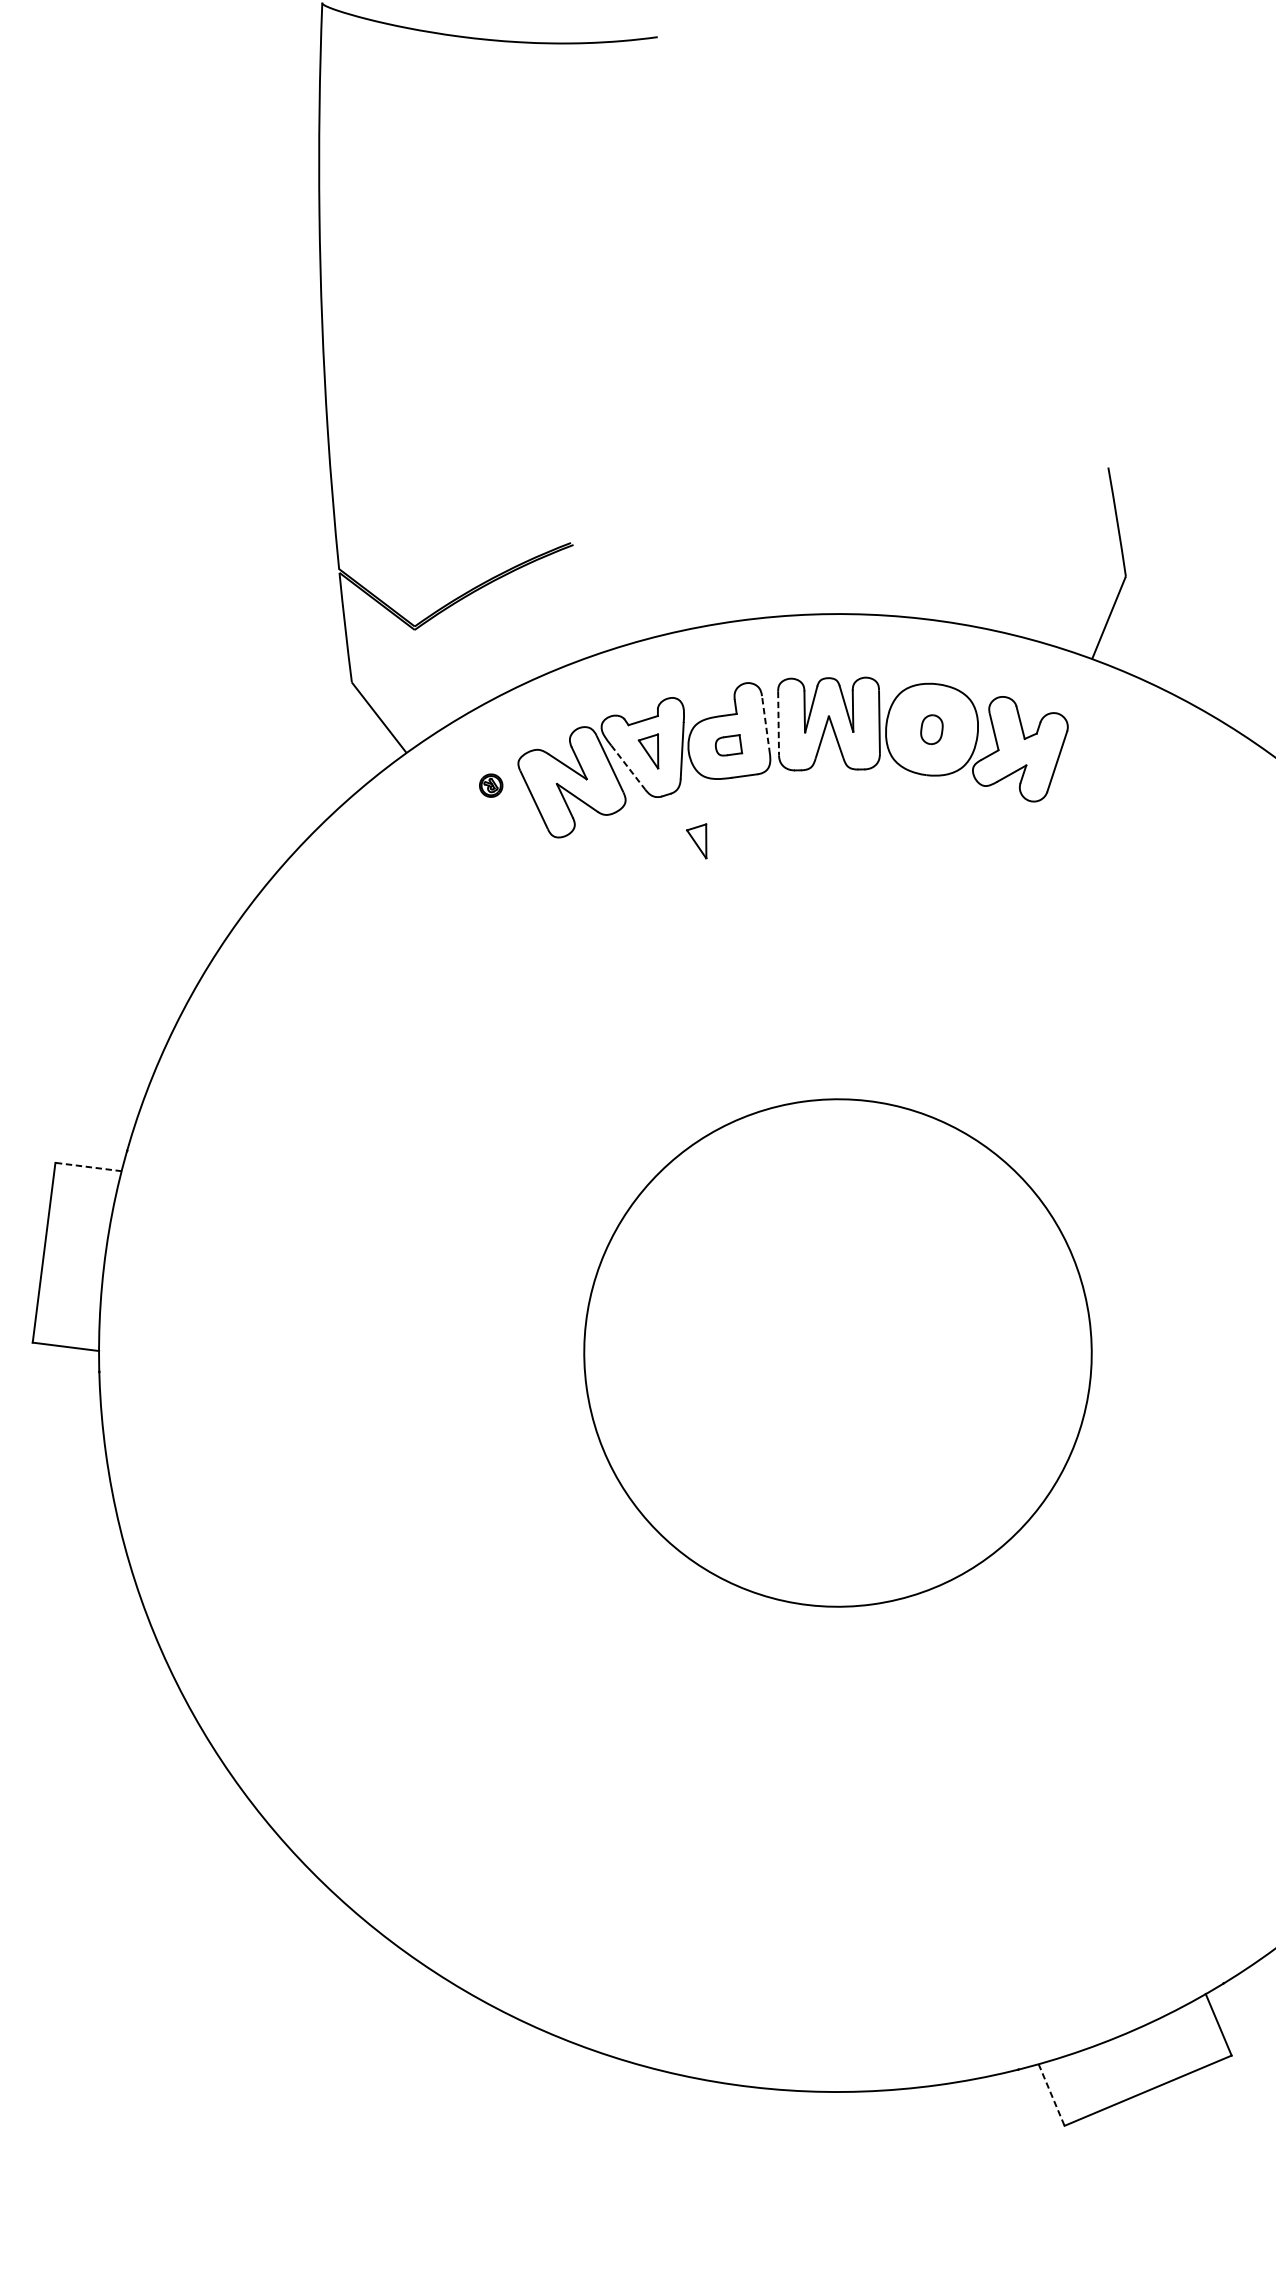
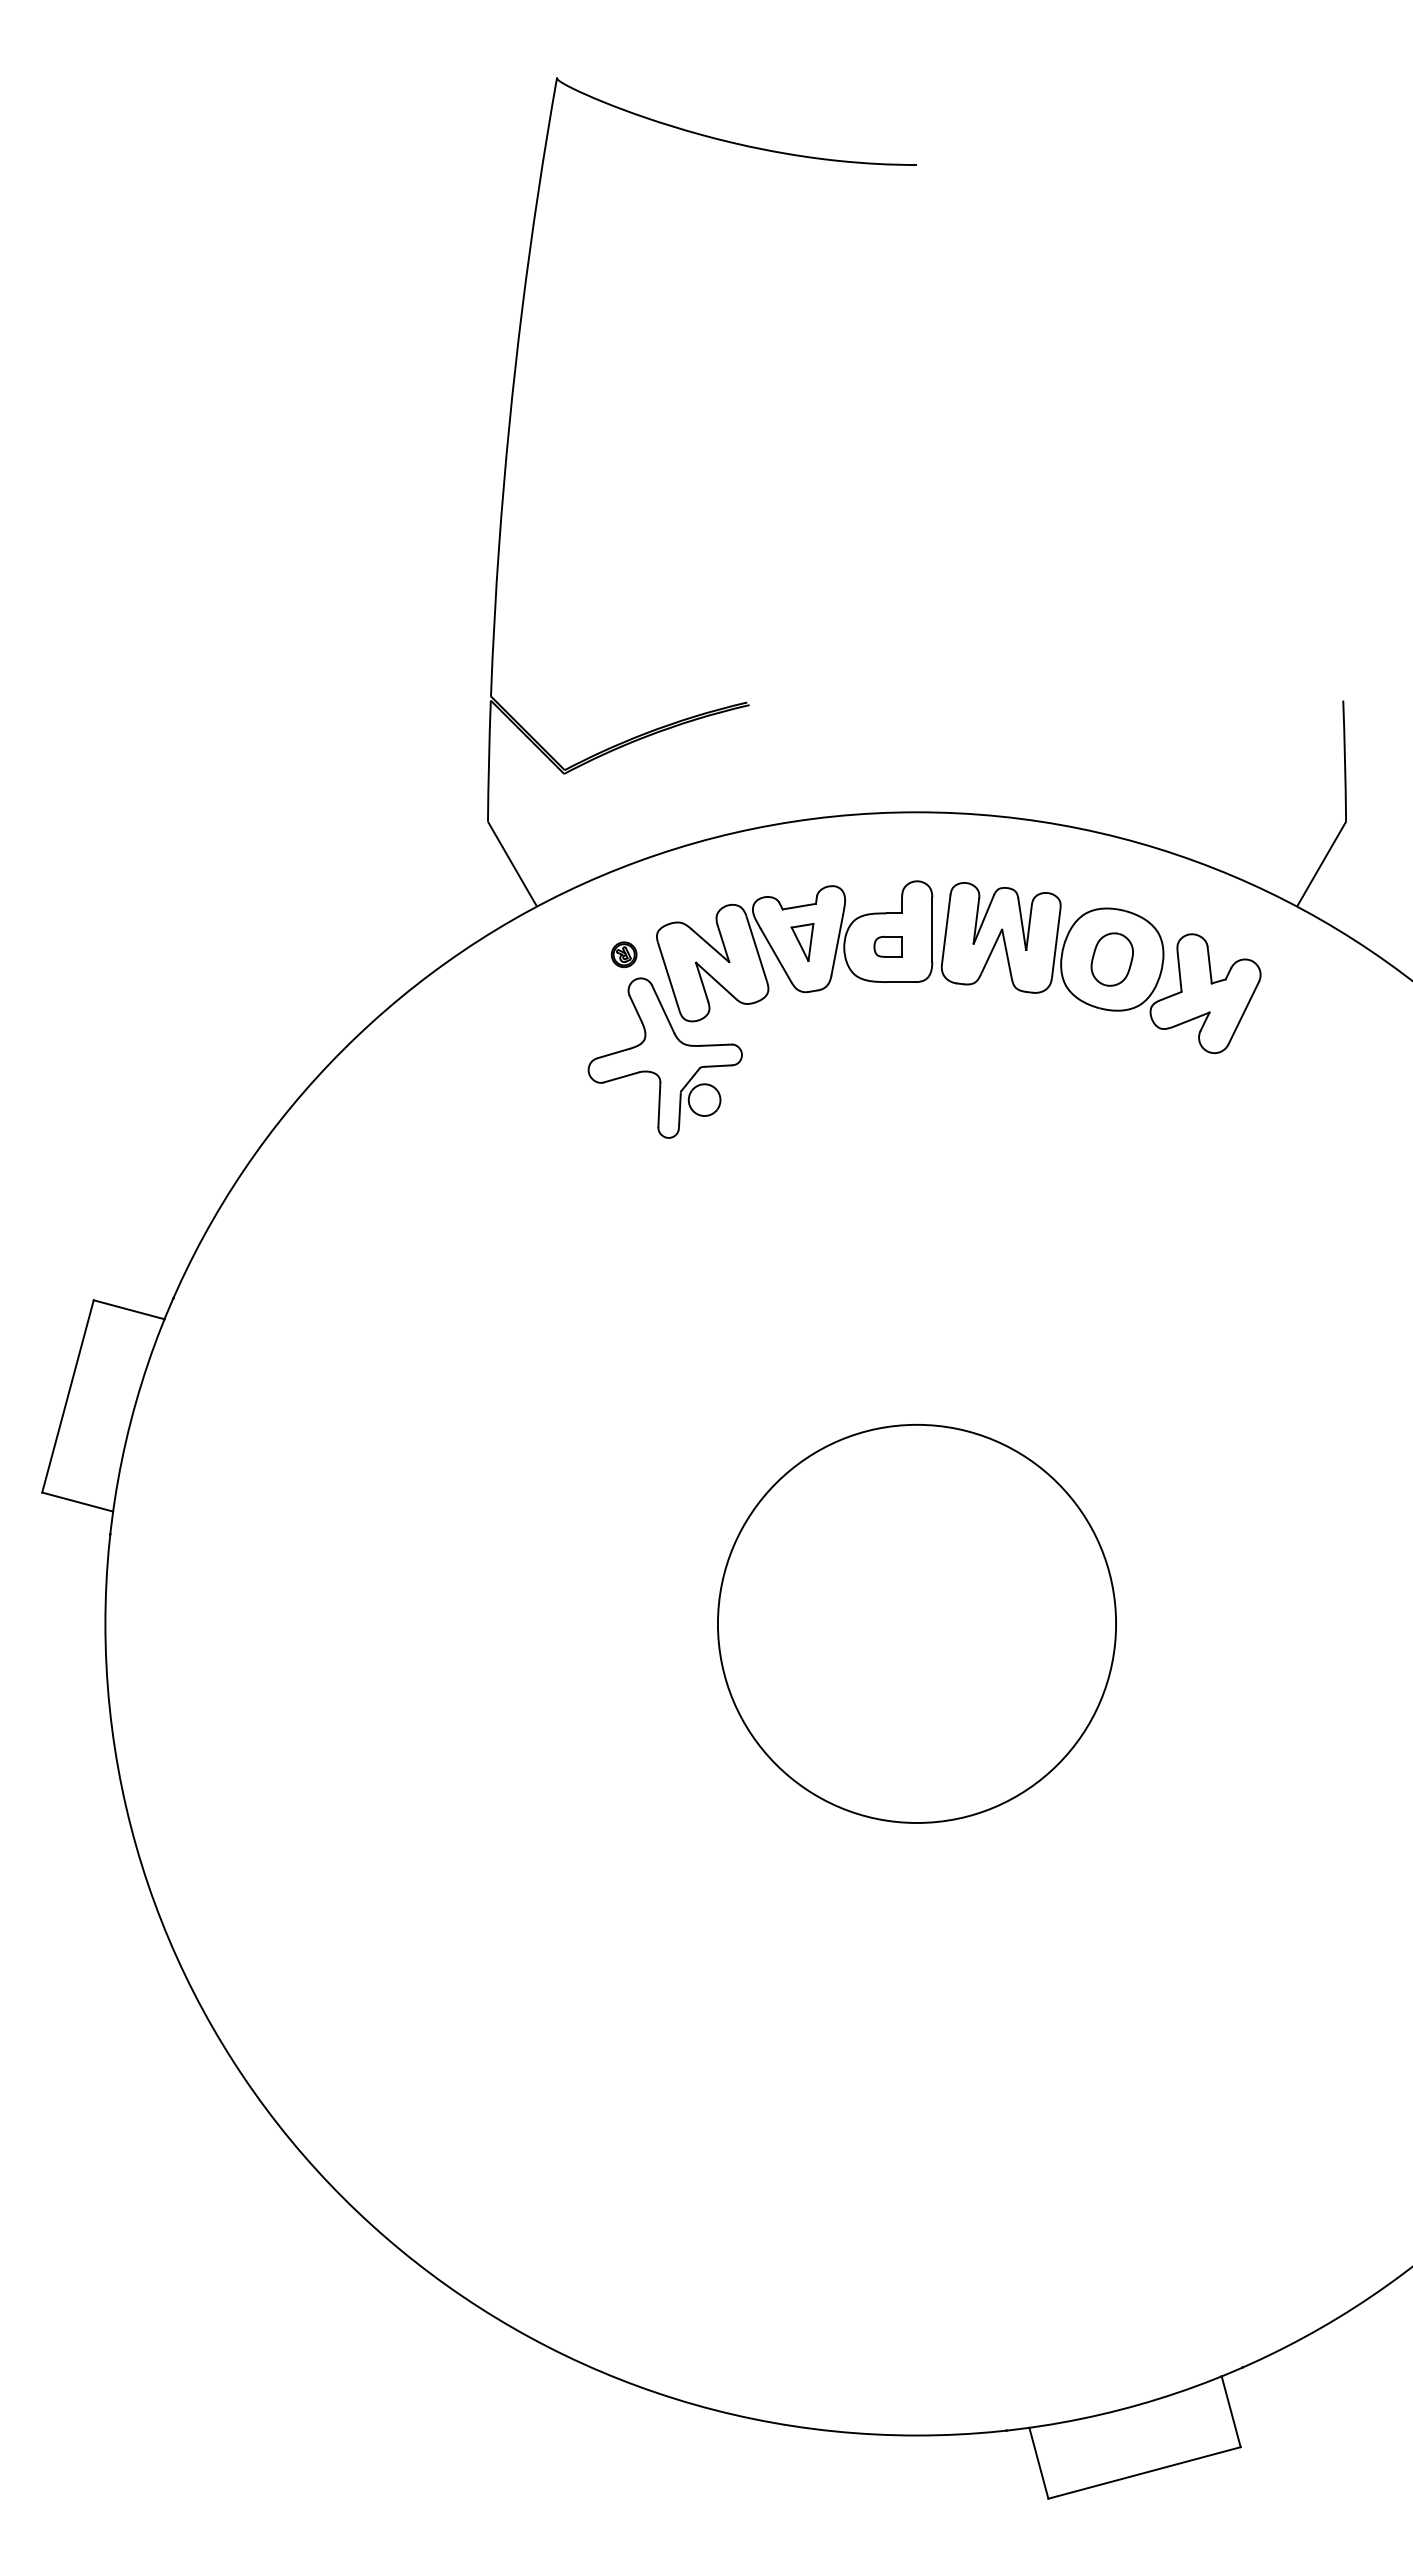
line: (778, 723) -> (946, 929), dashed -> solid
line: (766, 724) -> (932, 929), dashed -> solid
part: (931, 729) -> (1111, 959), size x1.67
line: (628, 767) -> (776, 955), dashed -> solid
part: (698, 842) -> (841, 1047), removed
part: (540, 873) -> (664, 1057), added
line: (88, 1166) -> (129, 1309), dashed -> solid
circle: (837, 1352) -> (916, 1623), size x0.71
line: (1051, 2095) -> (1038, 2463), dashed -> solid

